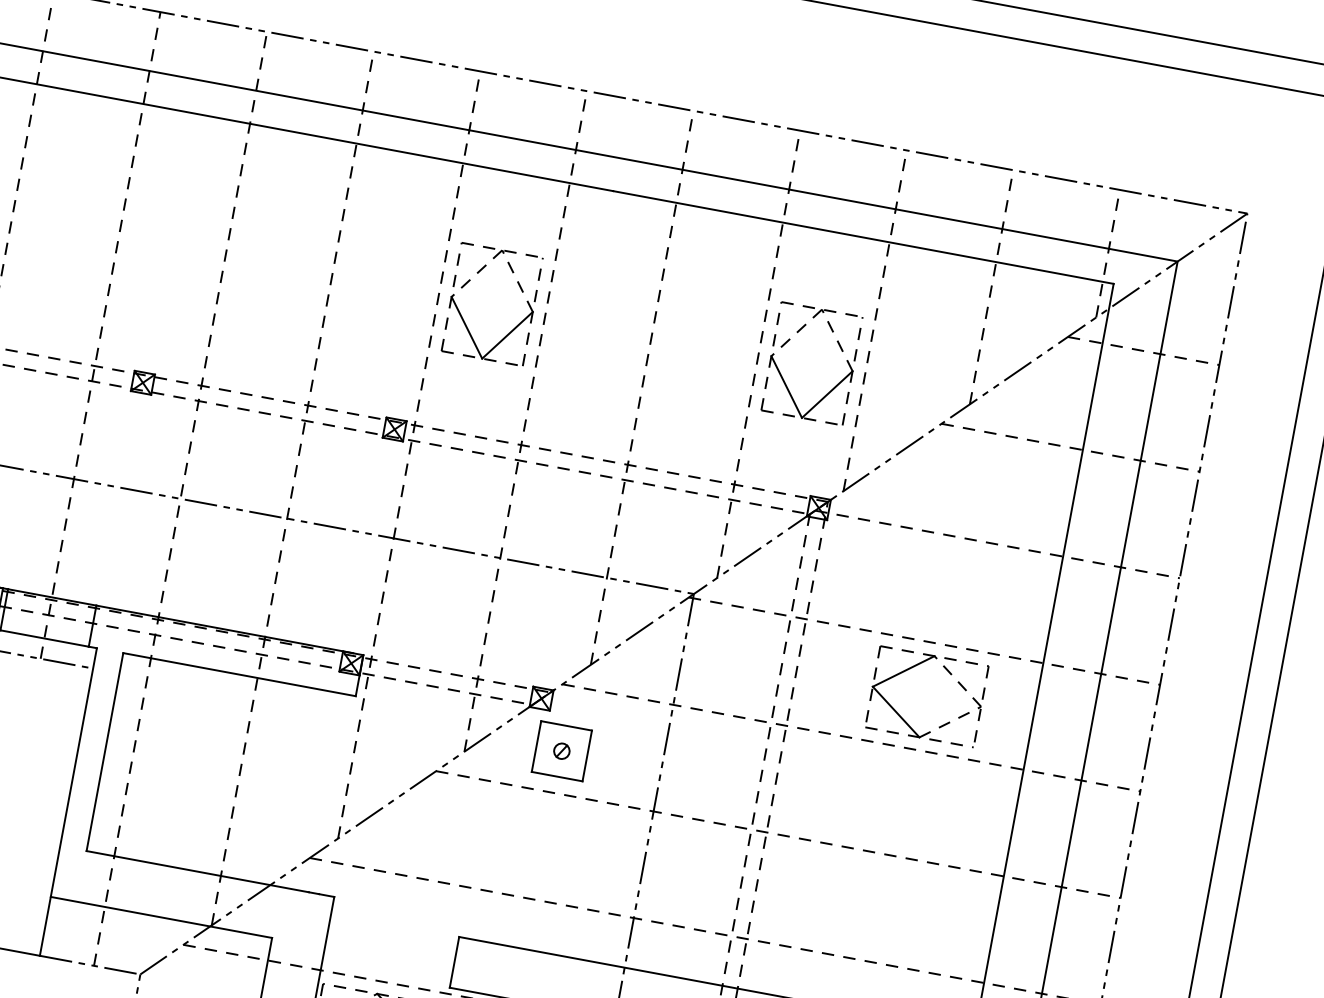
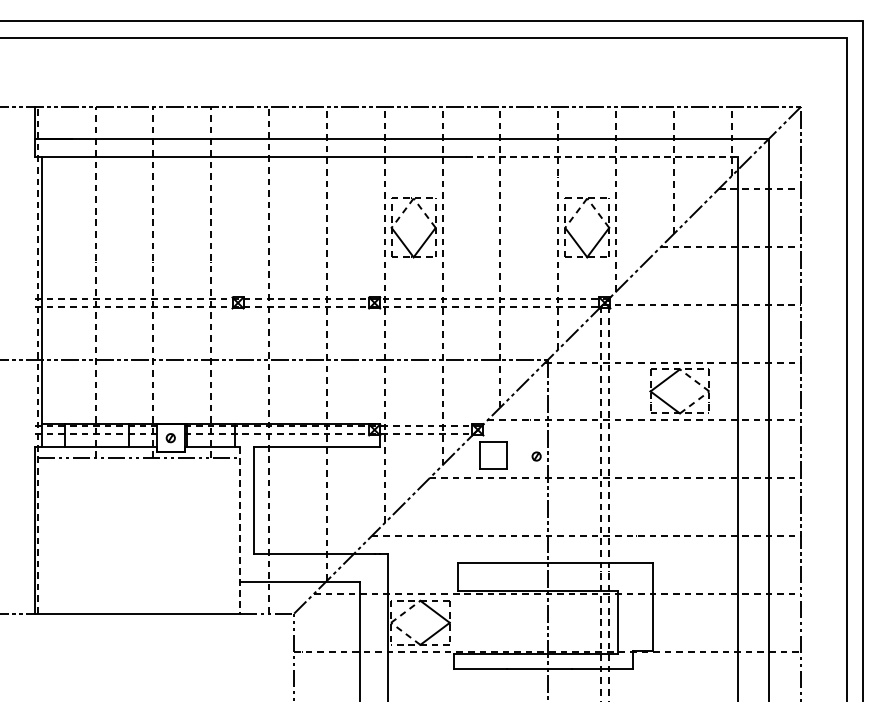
line: (862, 237) -> (601, 156), solid -> dashed
part: (561, 751) -> (536, 456), moved
line: (67, 802) -> (239, 530), solid -> dashed

